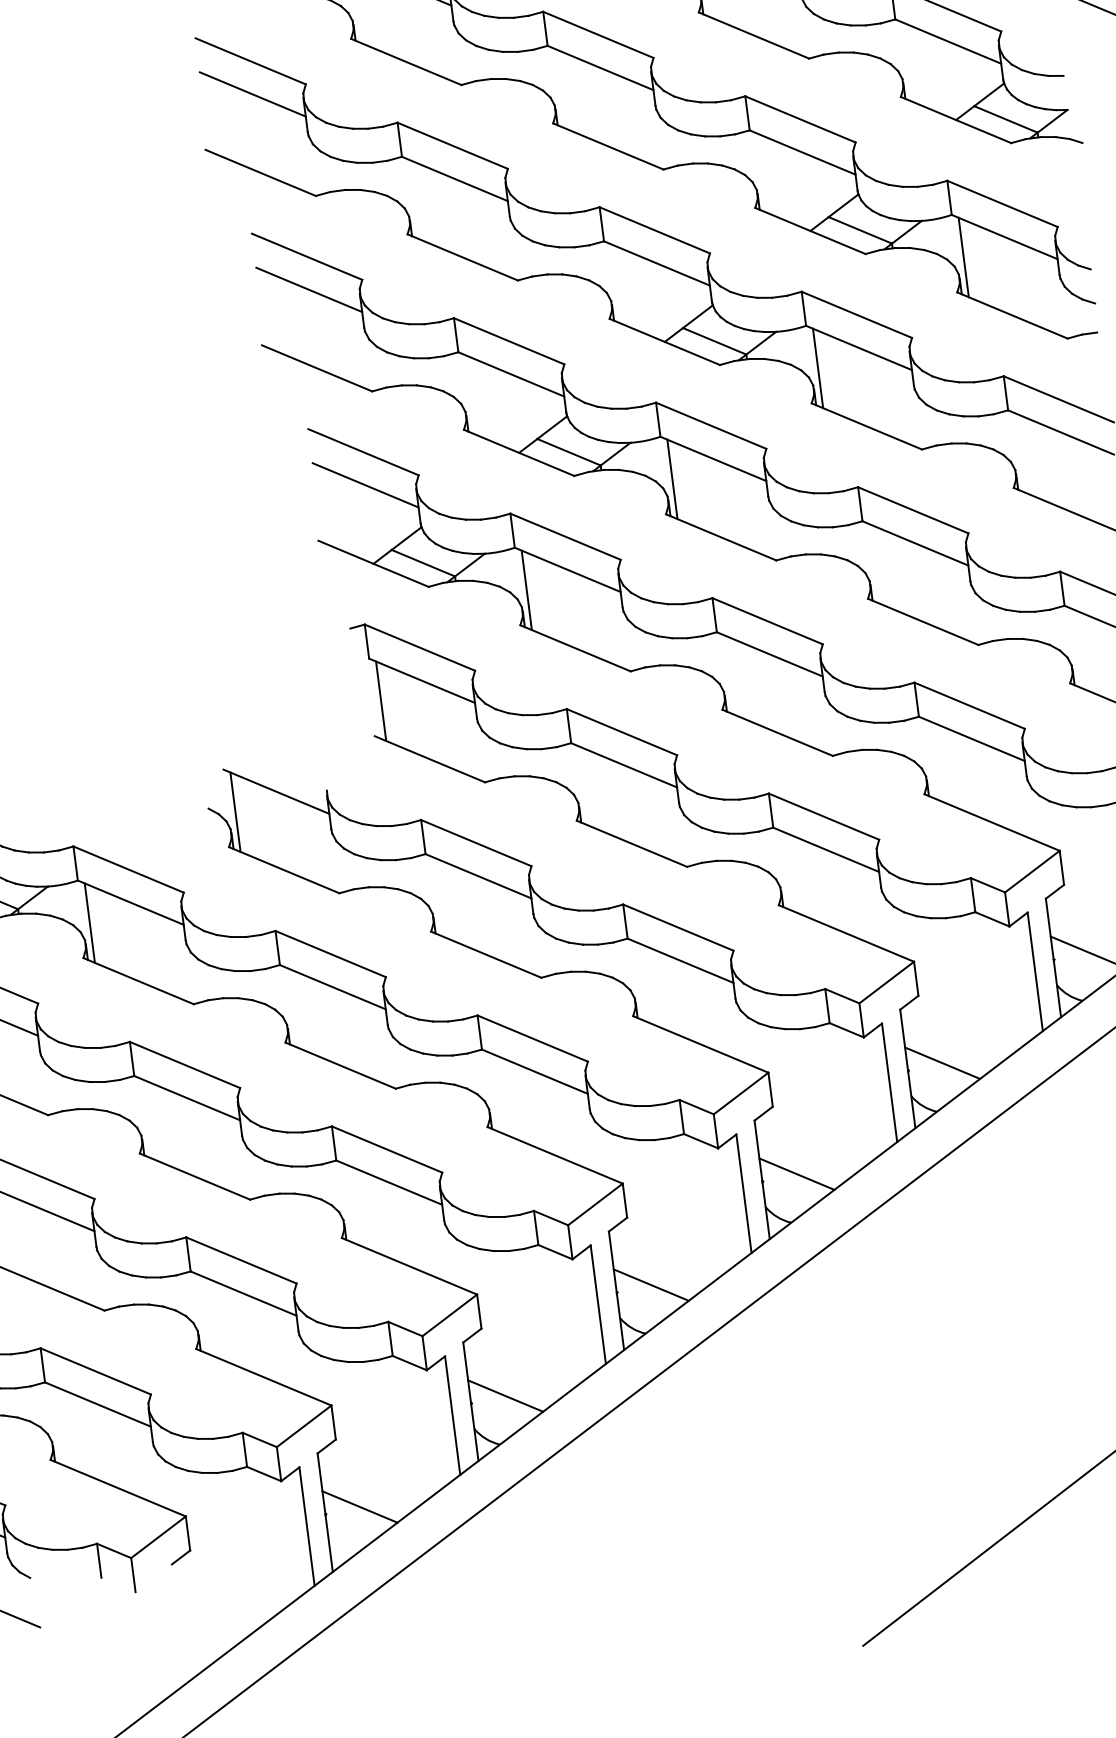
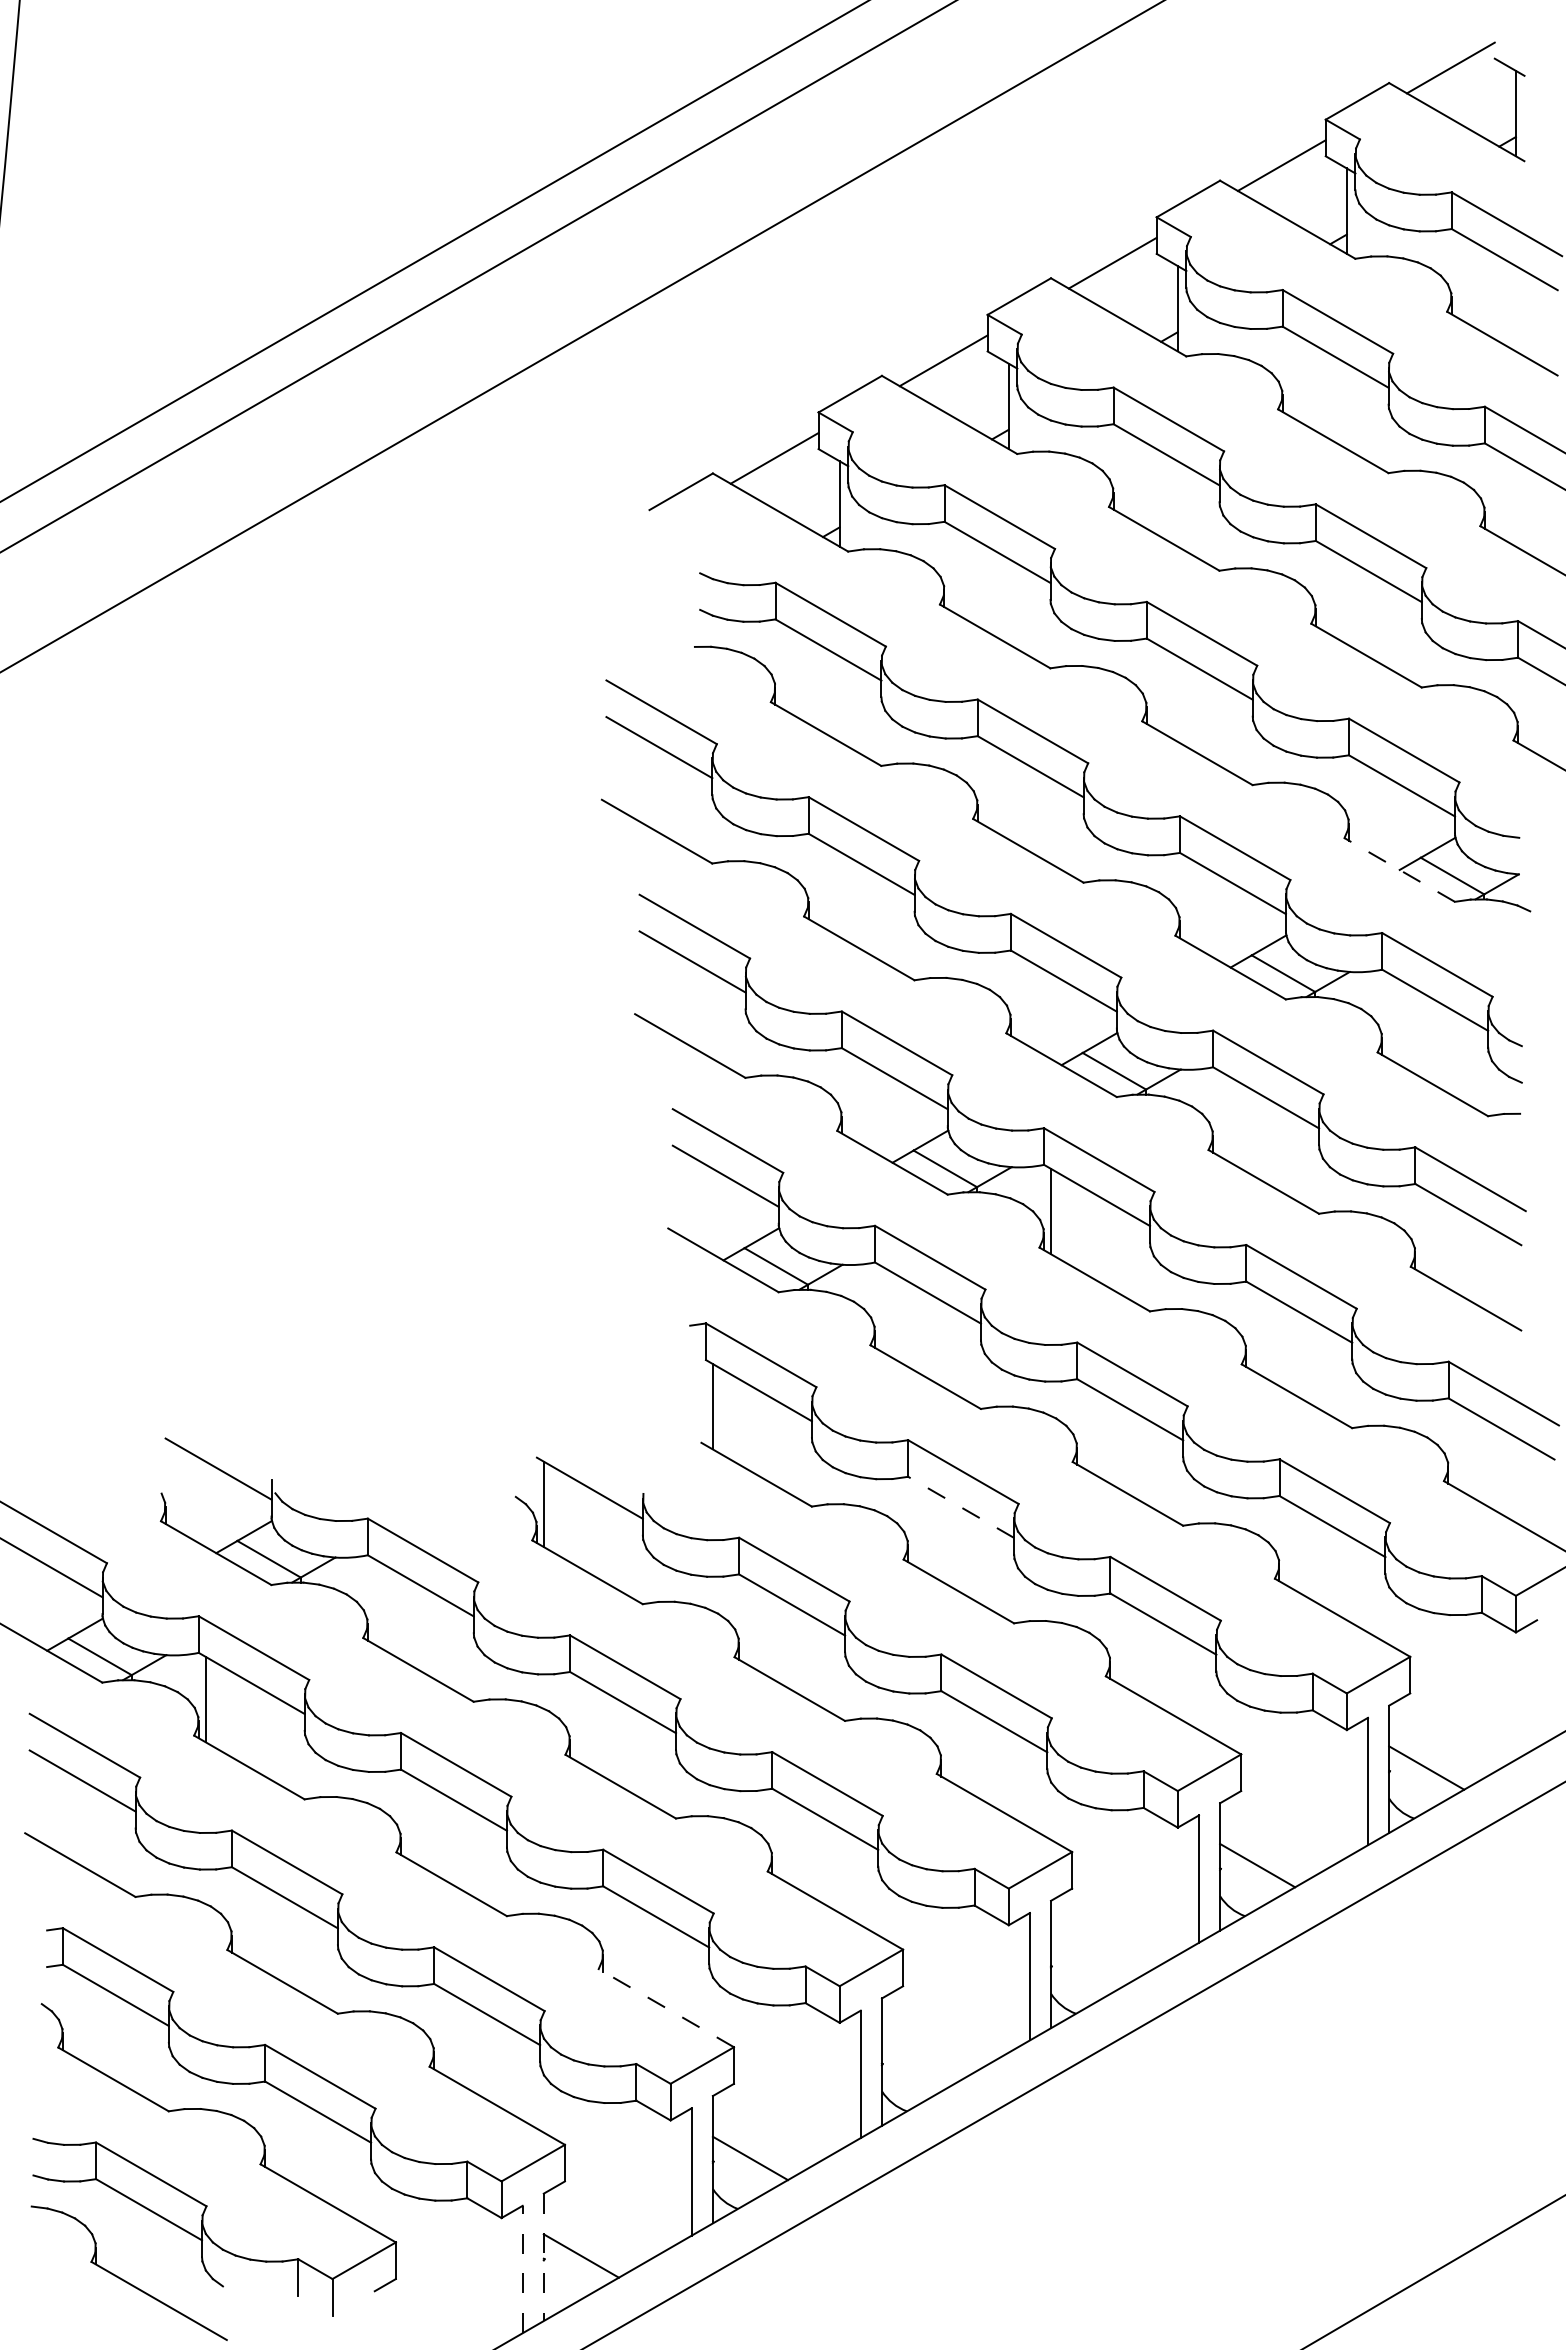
line: (955, 119) -> (1399, 869), solid -> dashed
line: (964, 257) -> (1389, 1016), removed
line: (818, 367) -> (1220, 1113), removed
line: (526, 589) -> (881, 1308), removed
line: (623, 765) -> (960, 1507), solid -> dashed
line: (89, 922) -> (374, 1601), removed
line: (796, 1173) -> (1088, 1962), removed
line: (408, 1265) -> (665, 2007), solid -> dashed
line: (651, 1284) -> (919, 2060), removed
line: (324, 1512) -> (543, 2257), solid -> dashed
line: (306, 1526) -> (522, 2269), solid -> dashed

